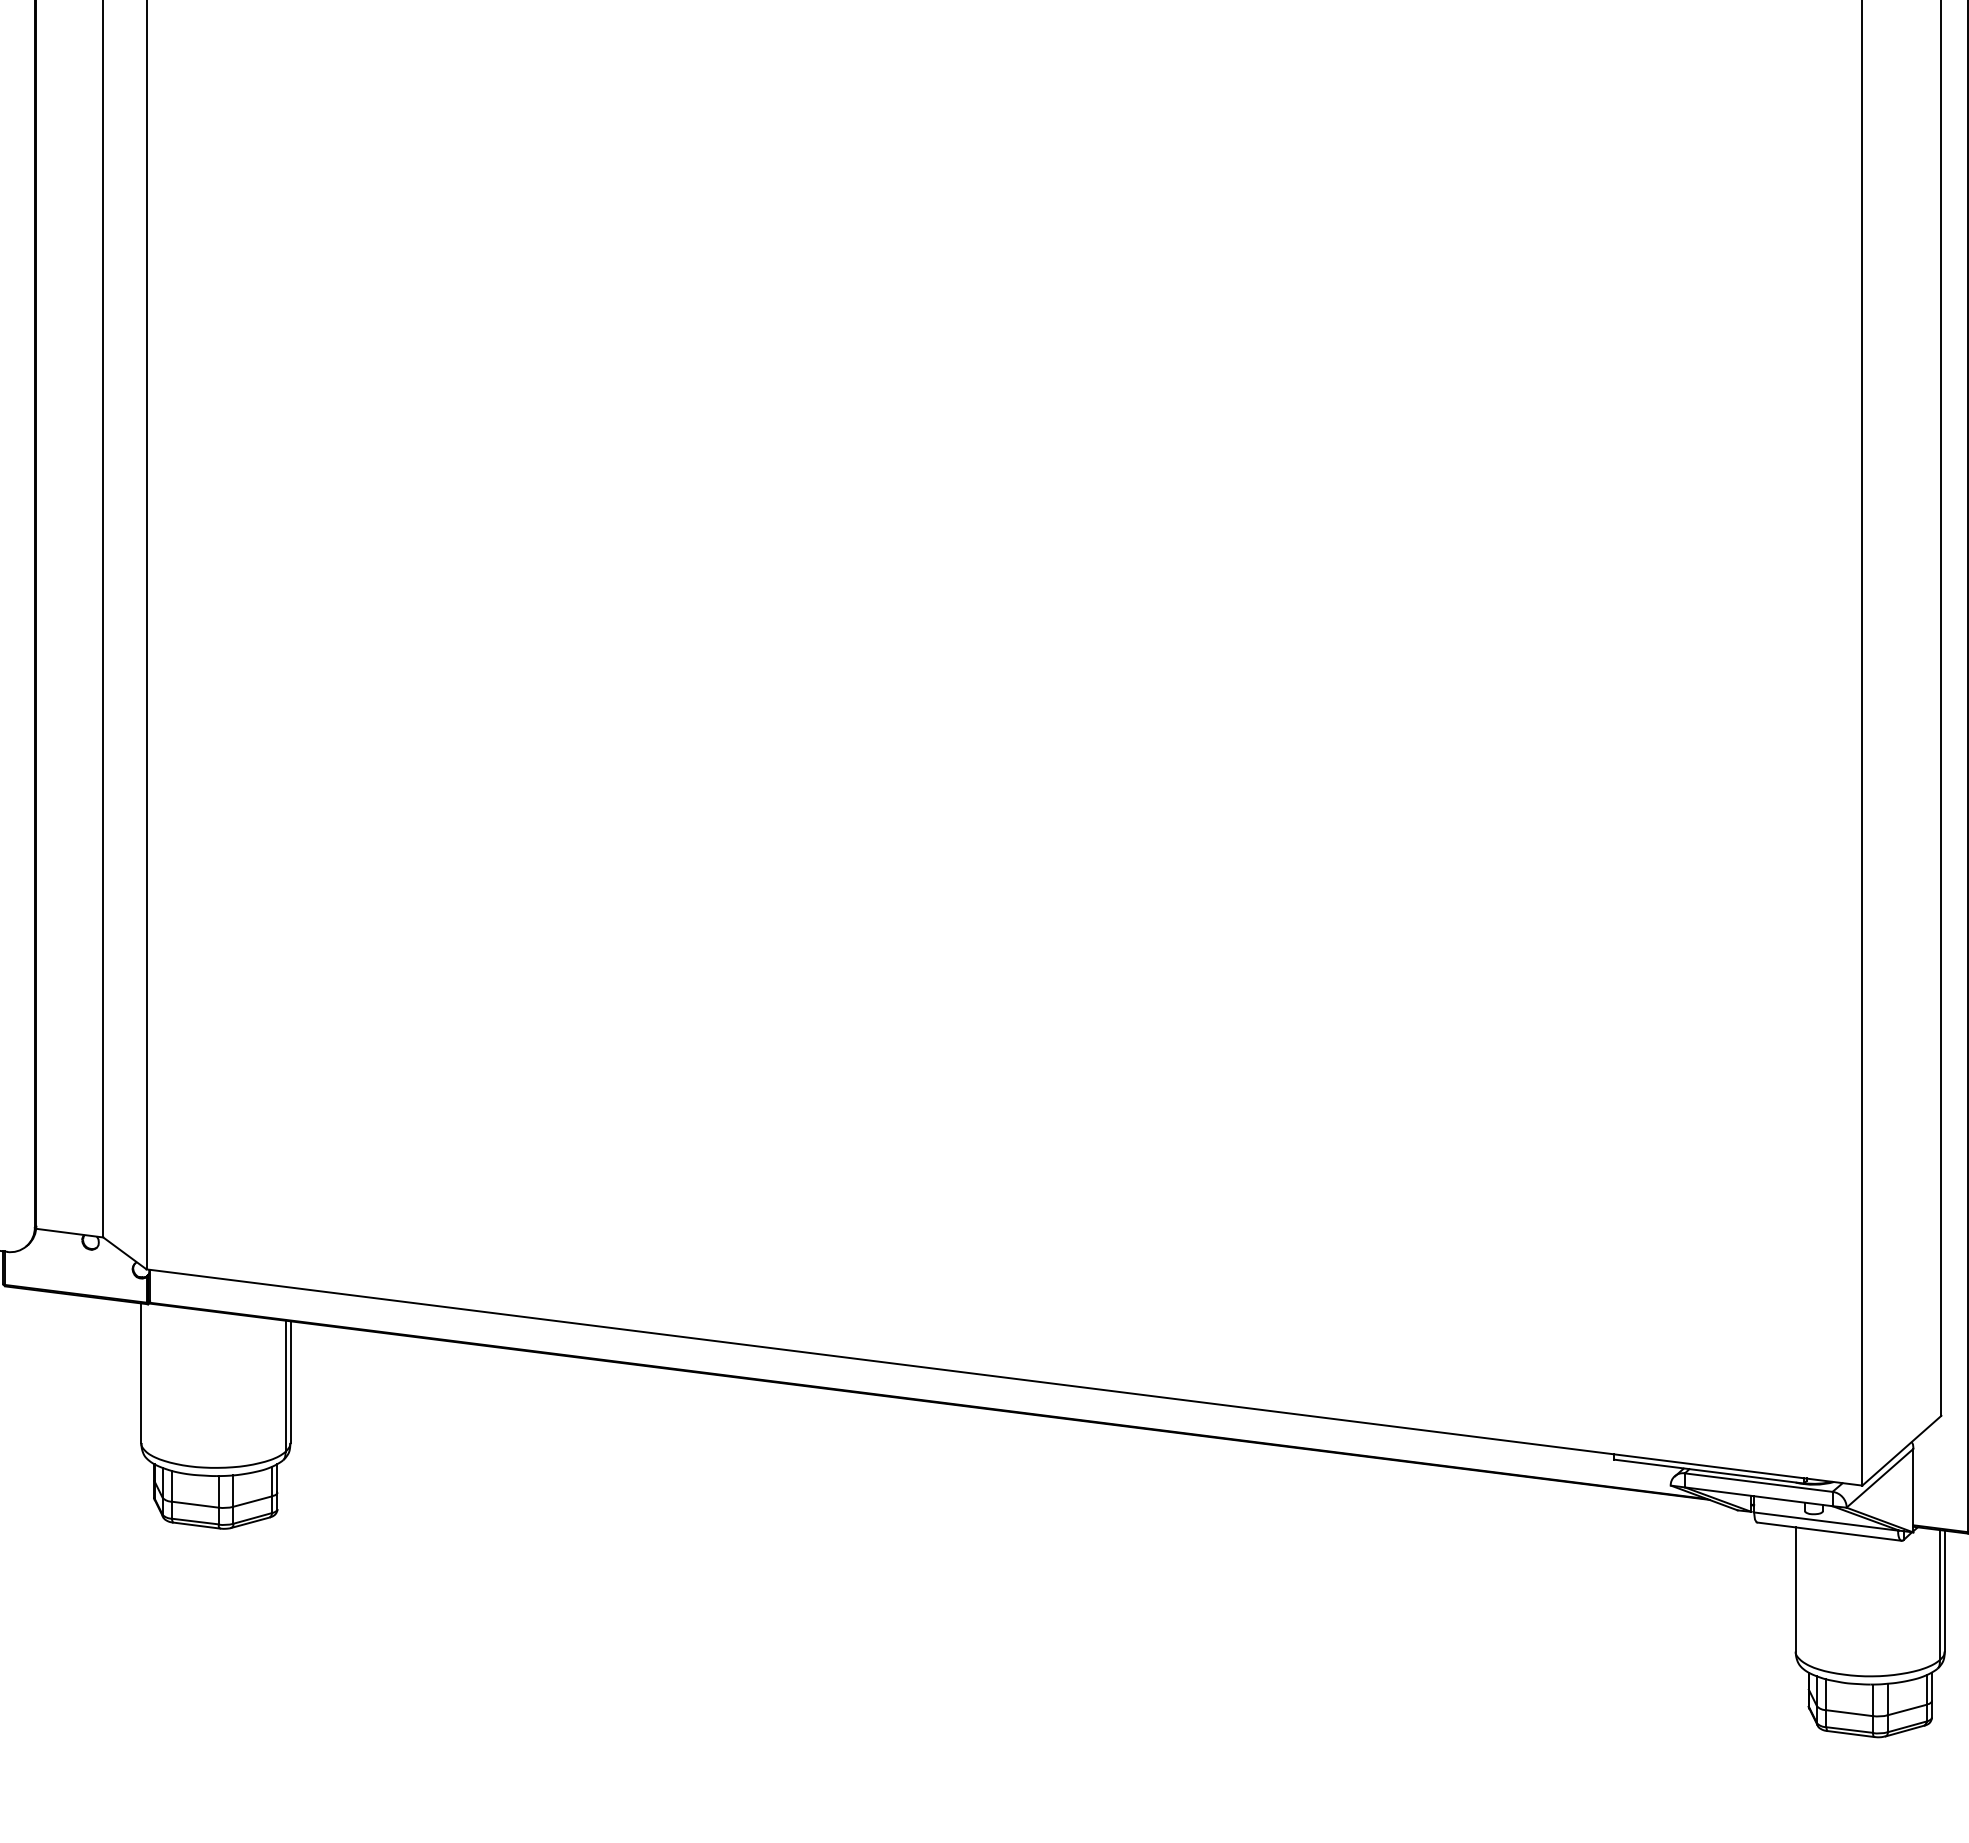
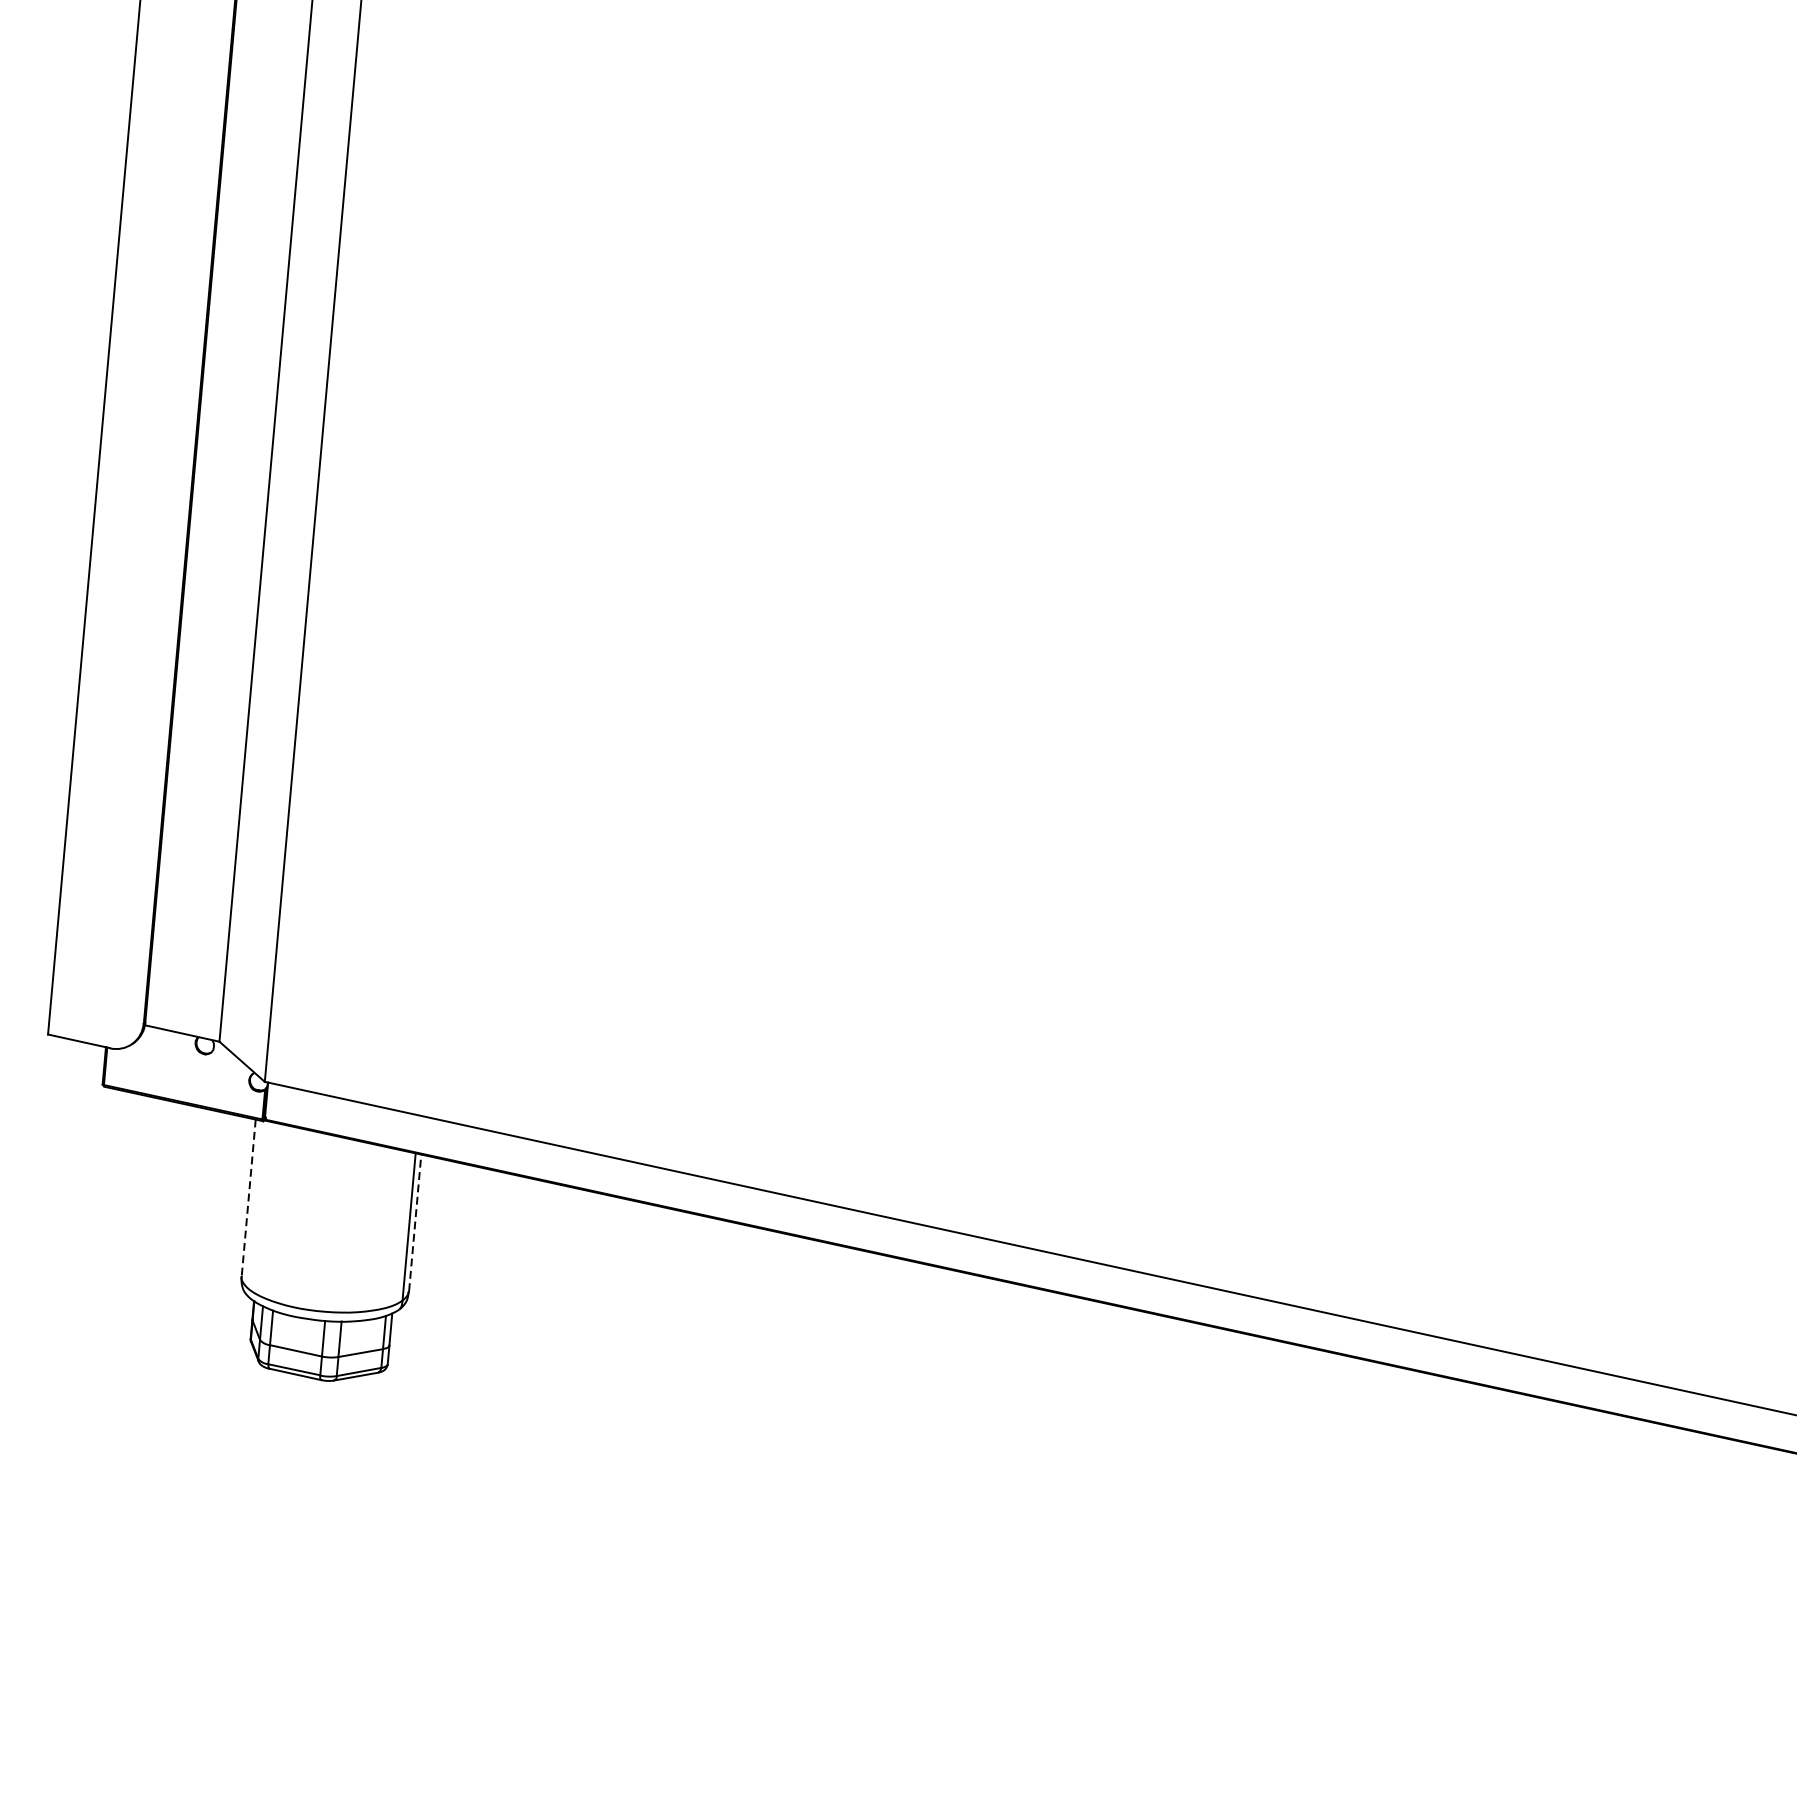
line: (141, 1373) -> (248, 1198), solid -> dashed
line: (290, 1382) -> (415, 1223), solid -> dashed

